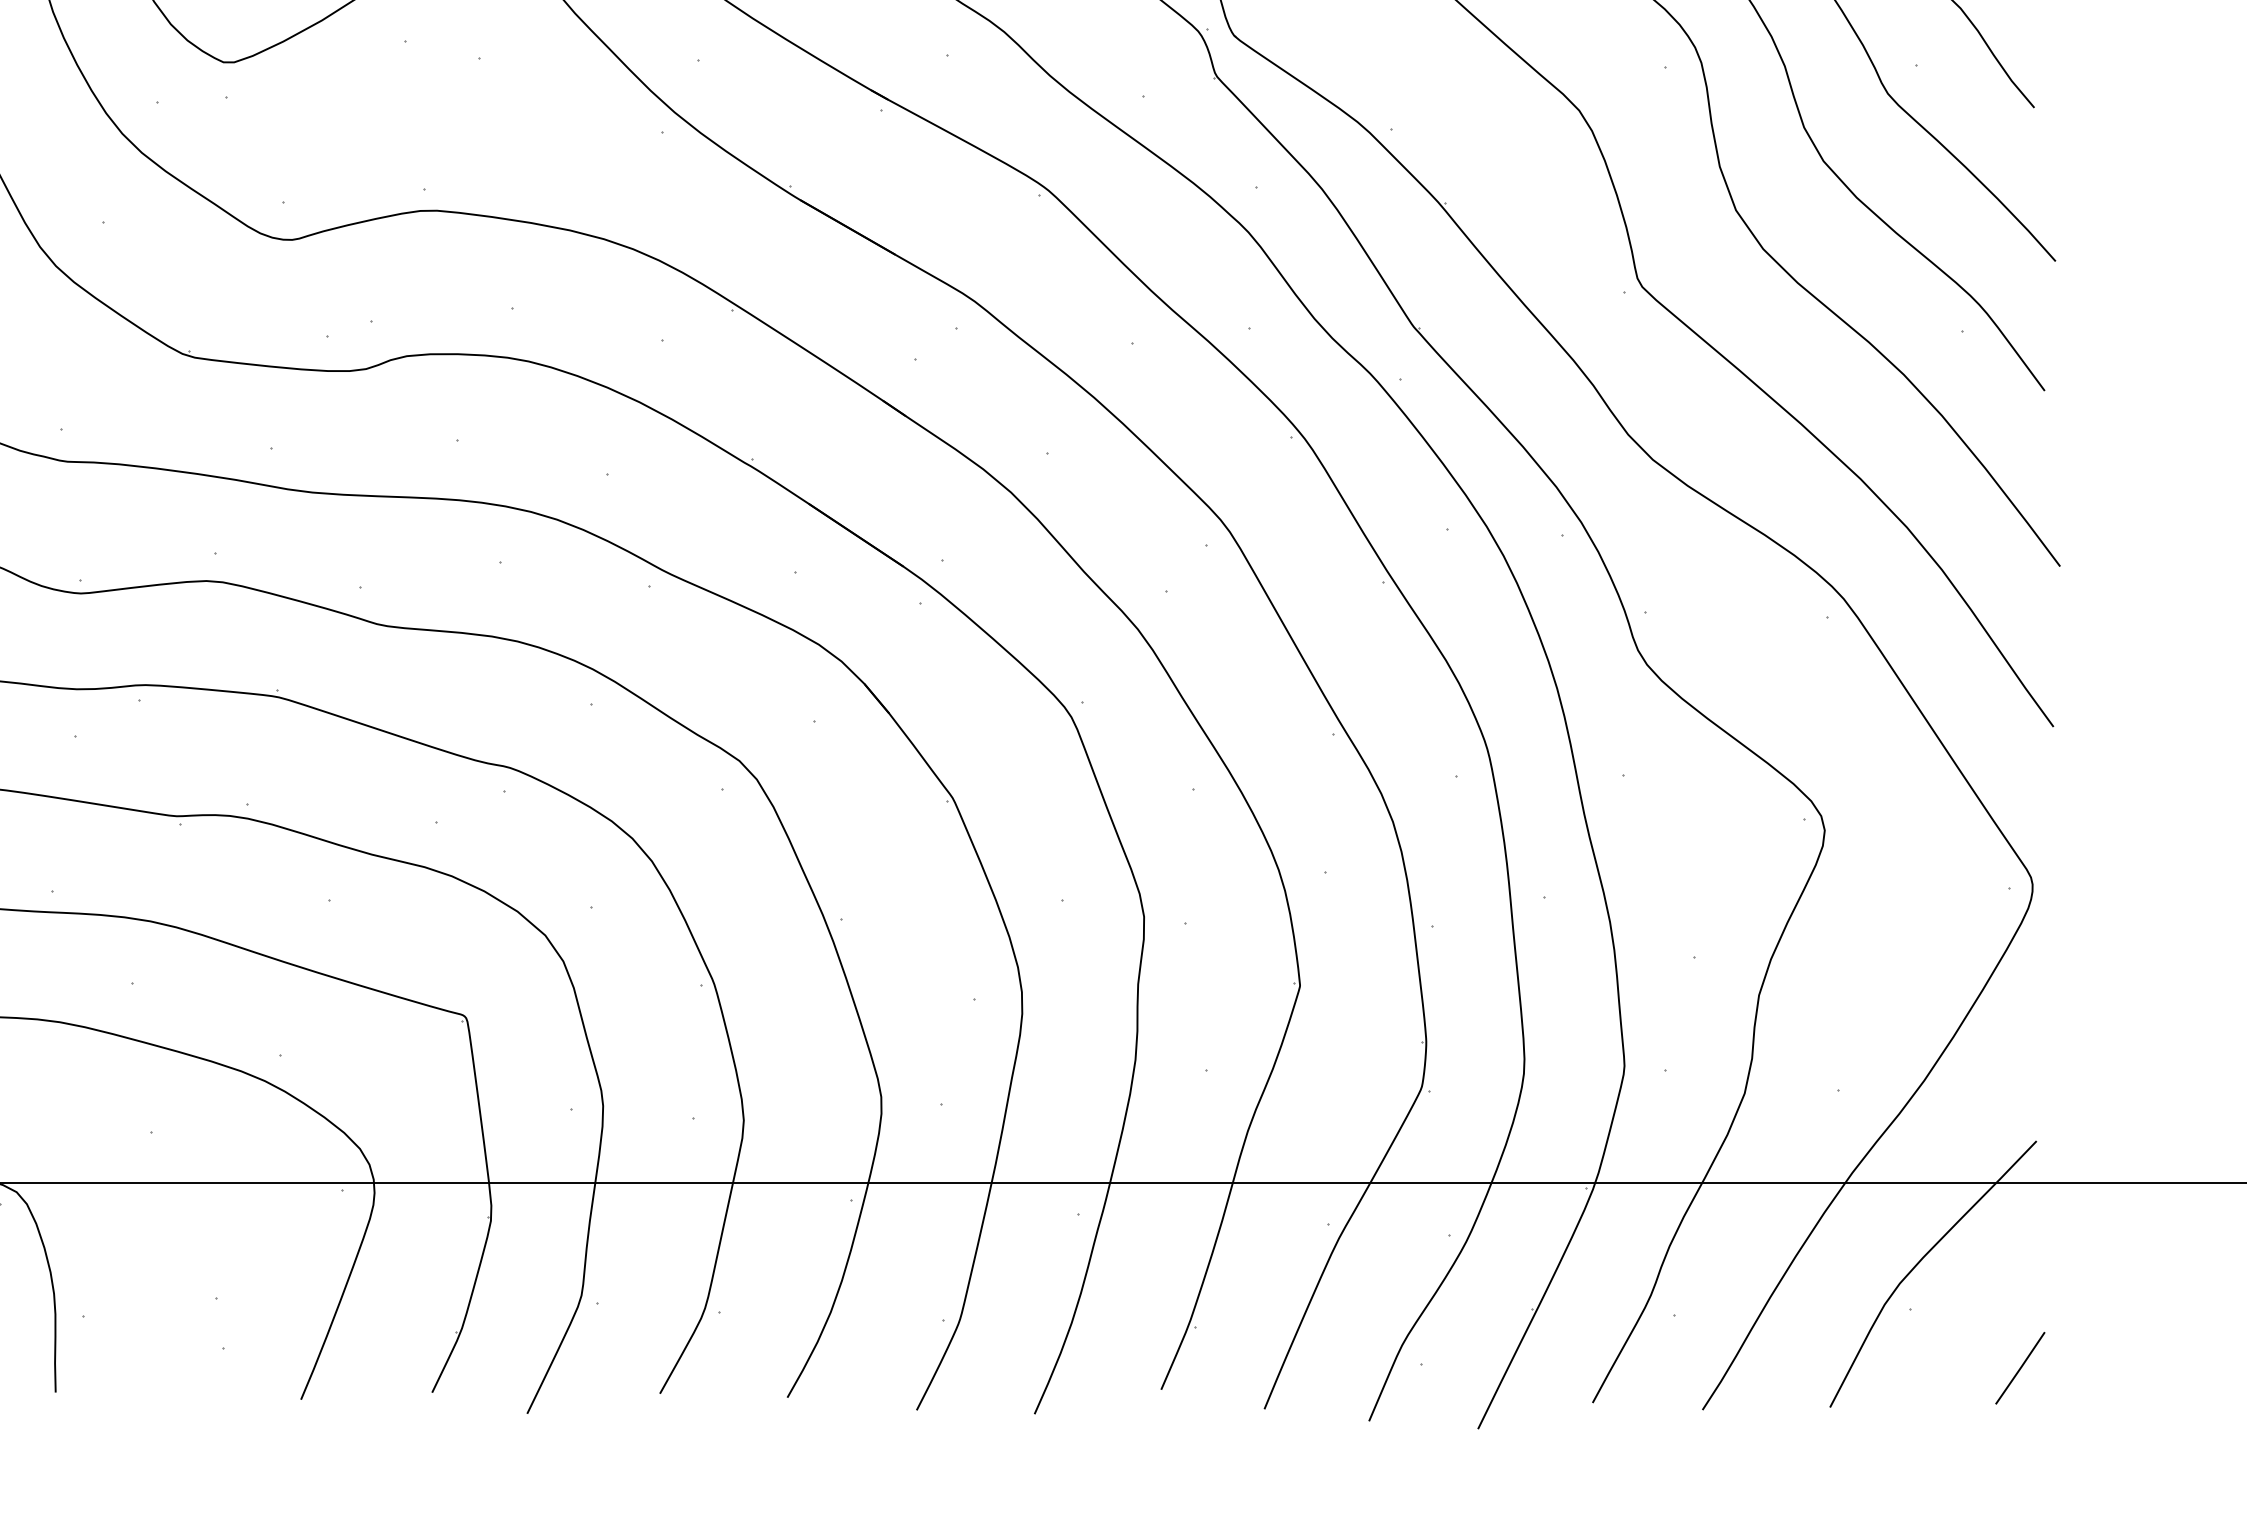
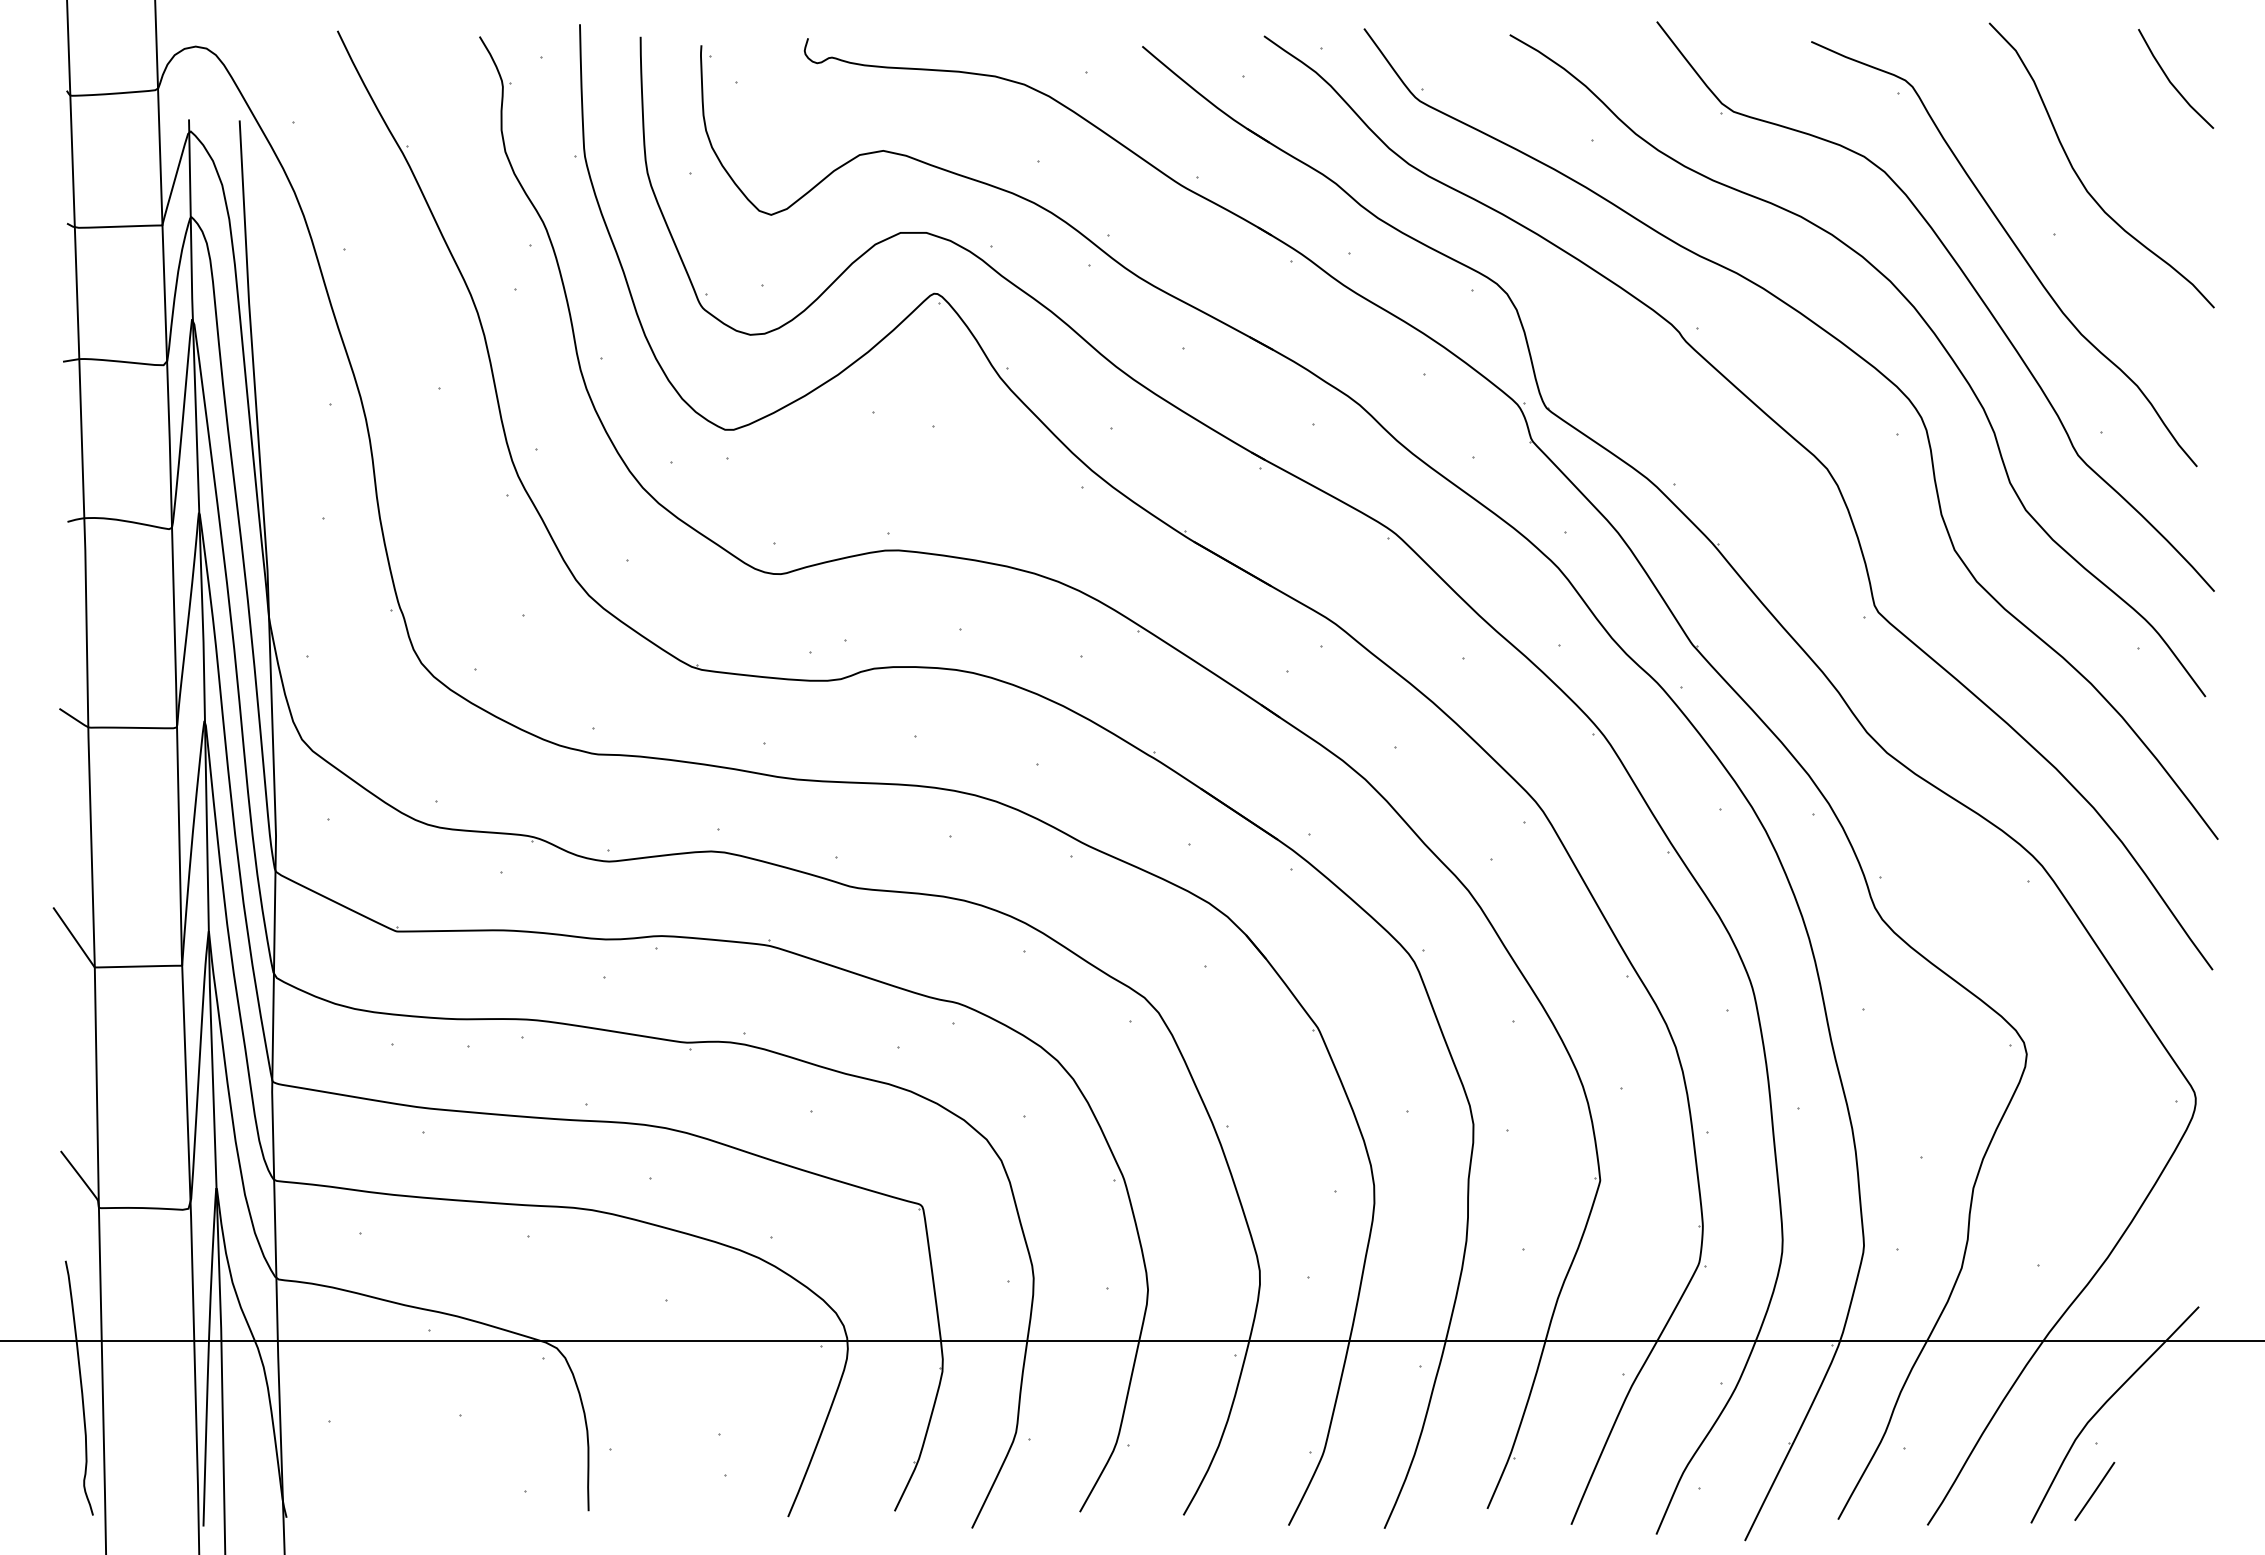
line: (2019, 1368) -> (2094, 1491), moved

